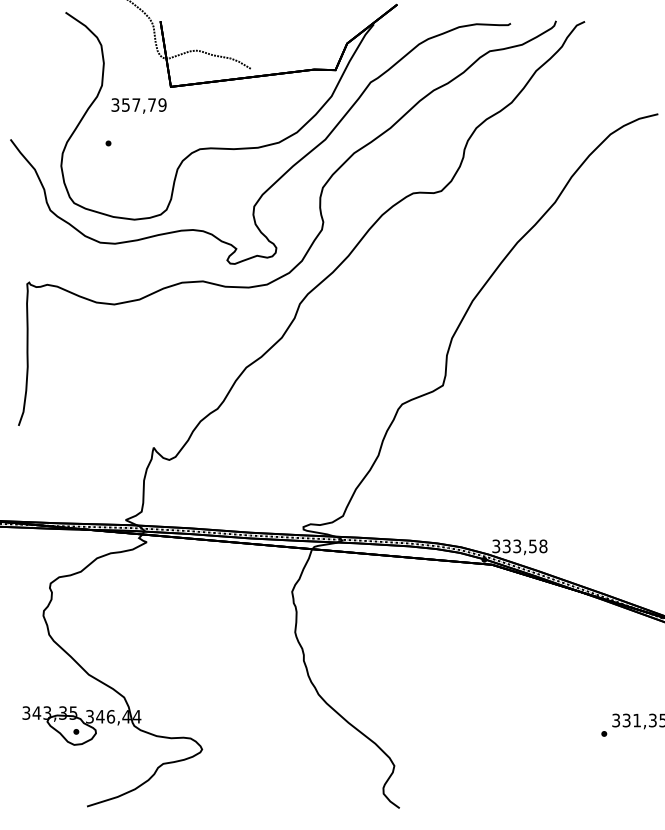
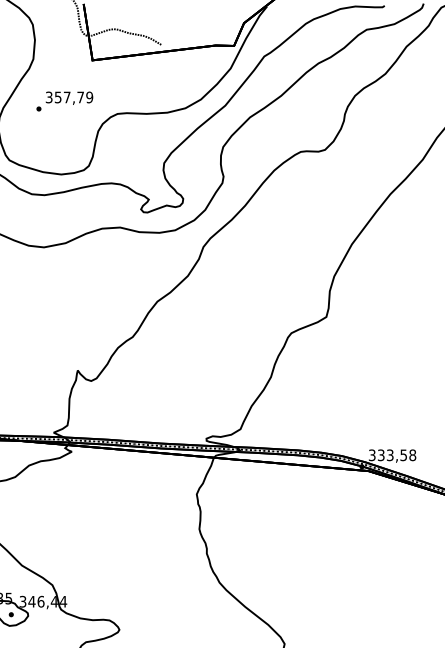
text: (138, 105) -> (69, 97), moved

